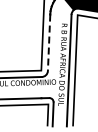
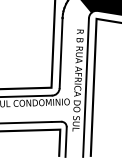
line: (49, 43) -> (61, 54), dashed -> solid

